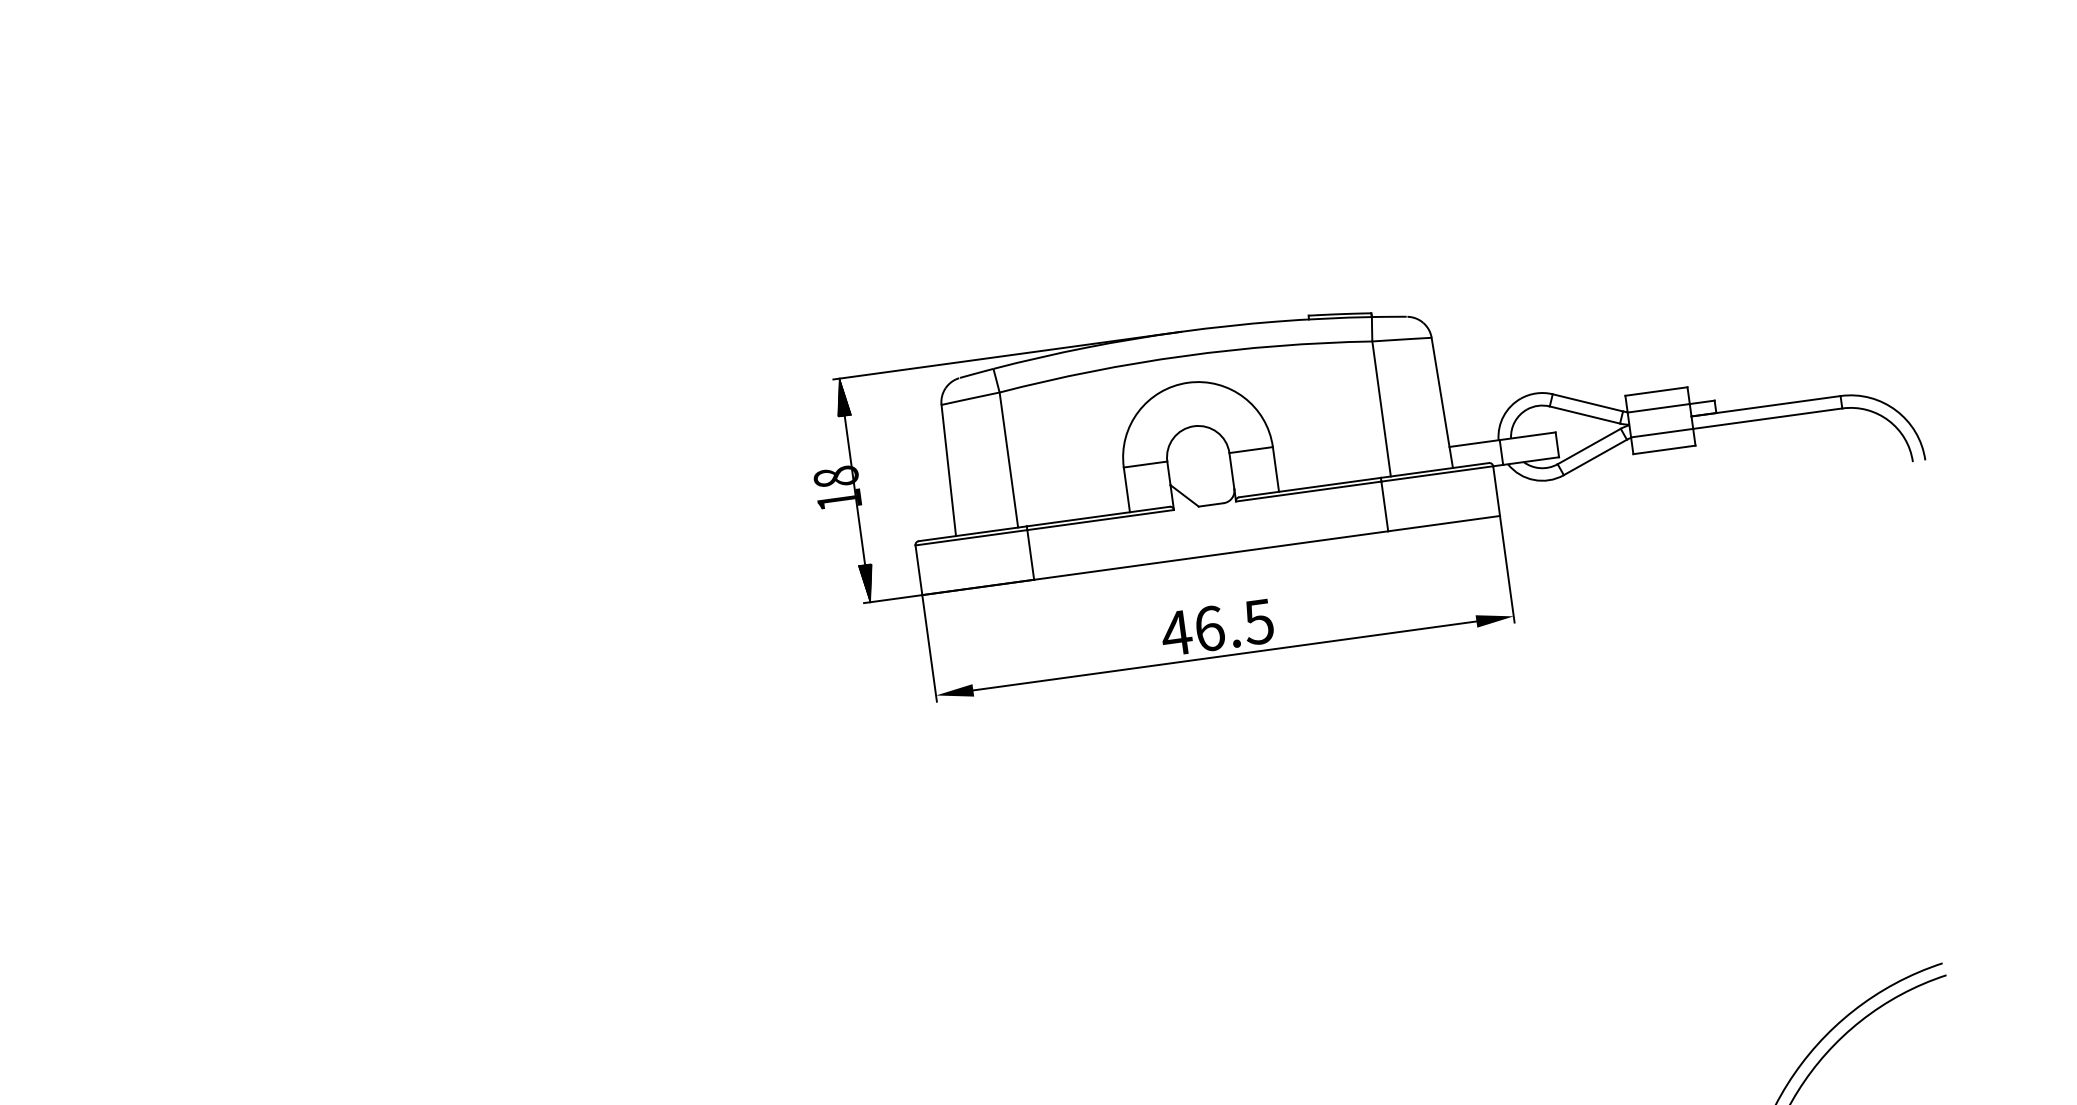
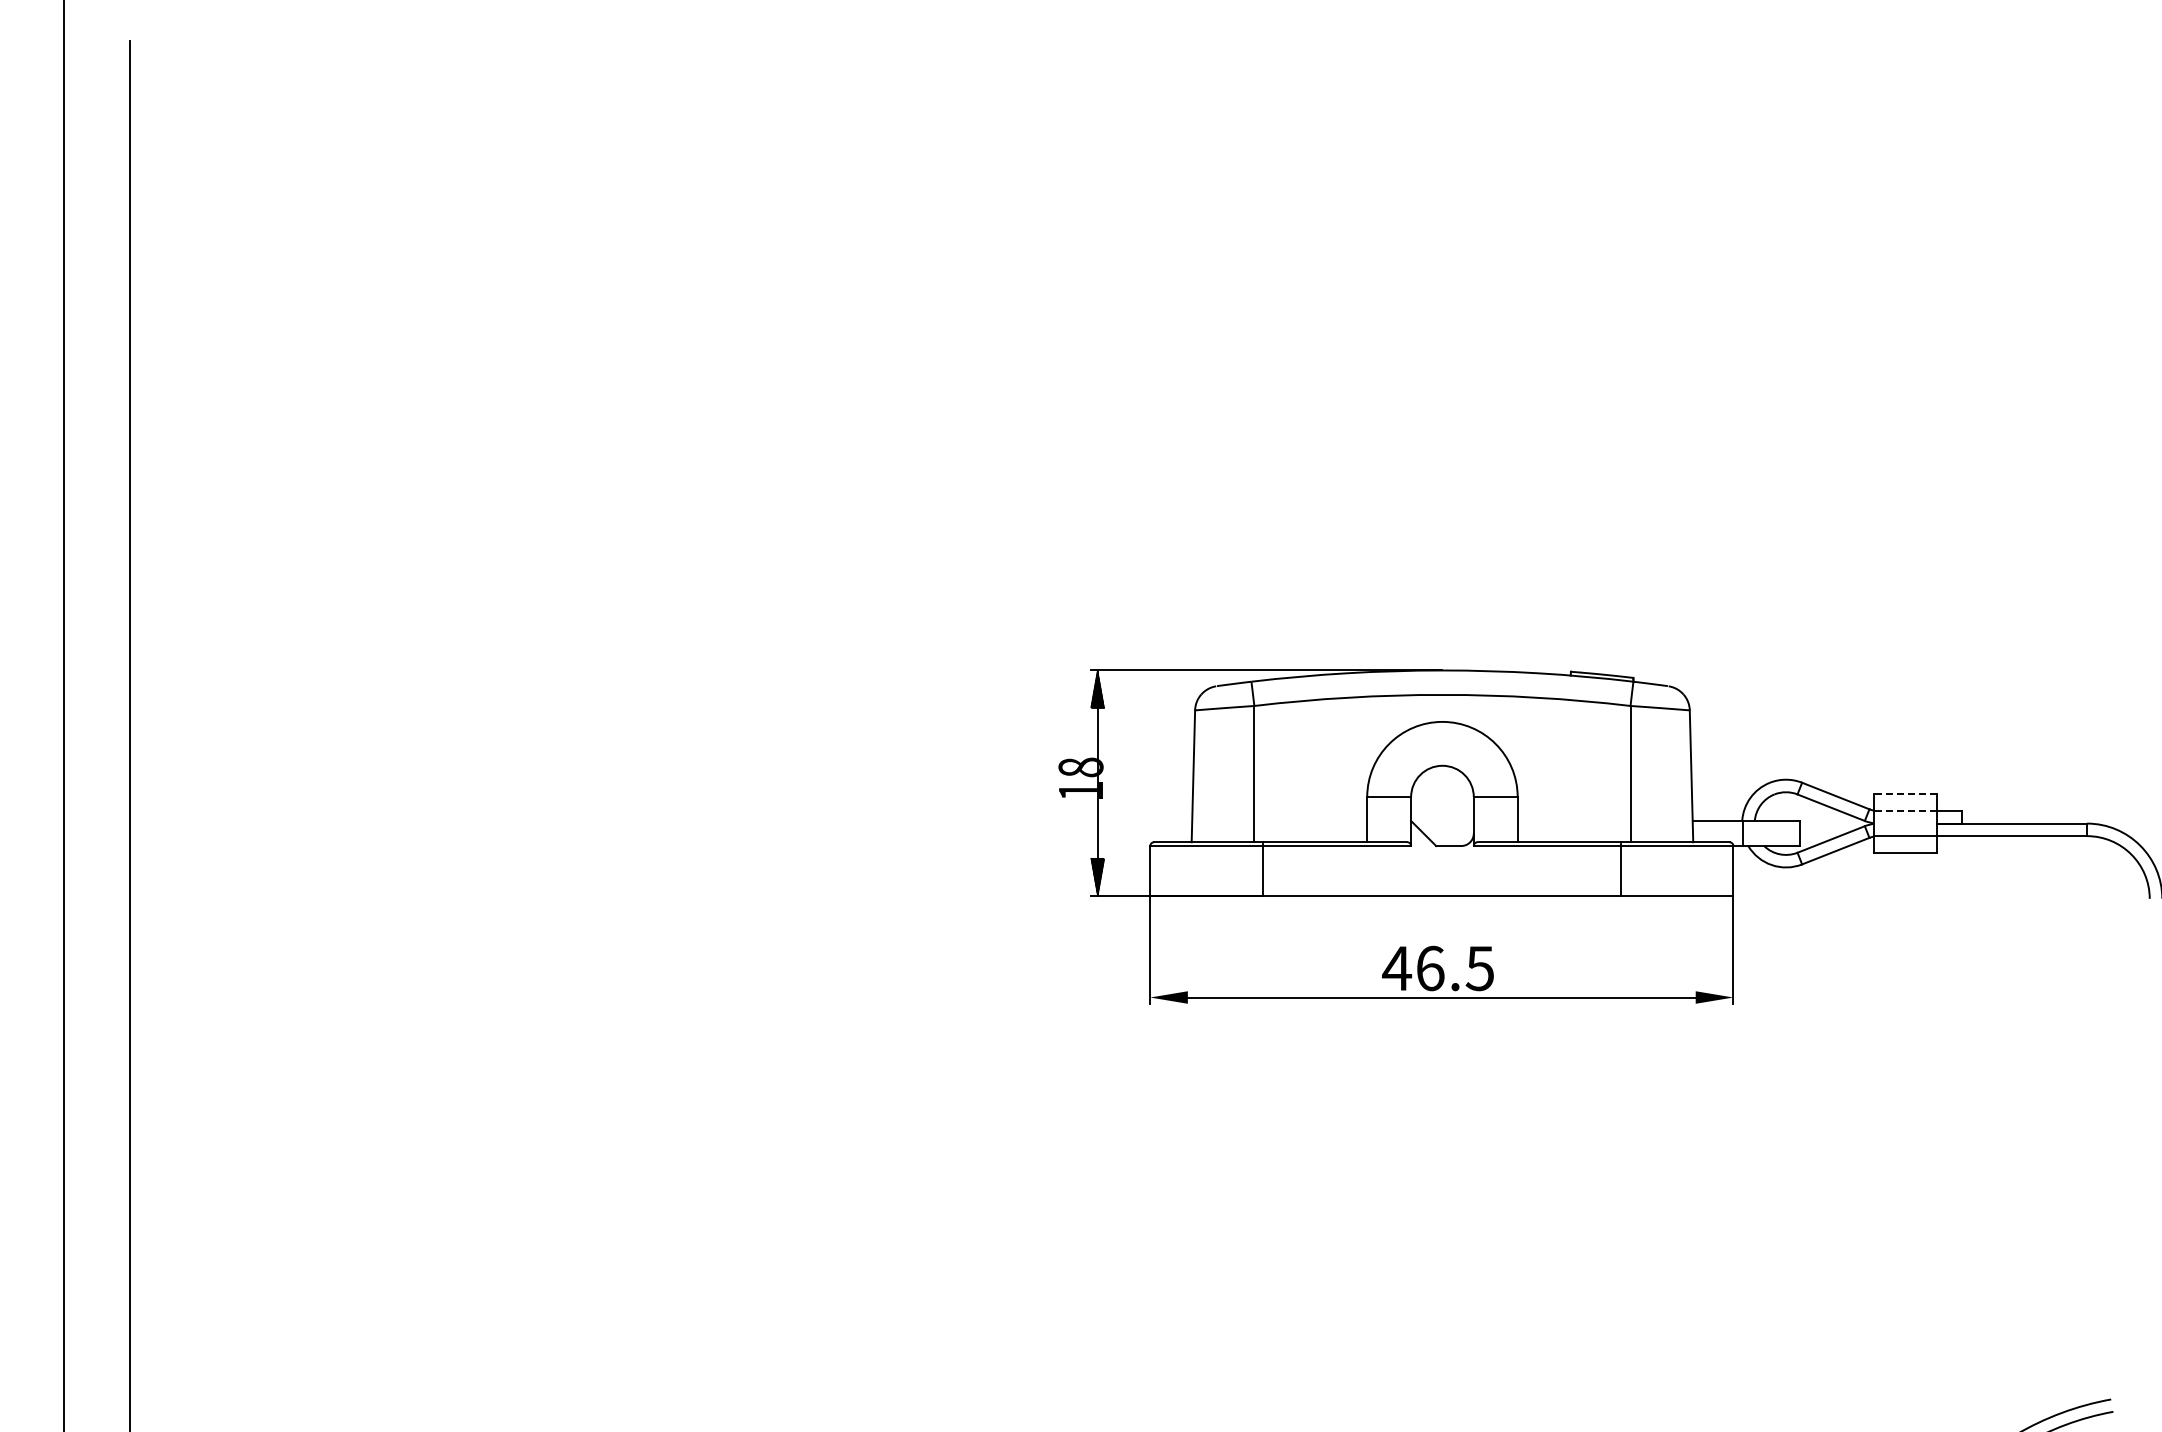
line: (1655, 392) -> (1904, 794), solid -> dashed
line: (1658, 408) -> (1904, 811), solid -> dashed

